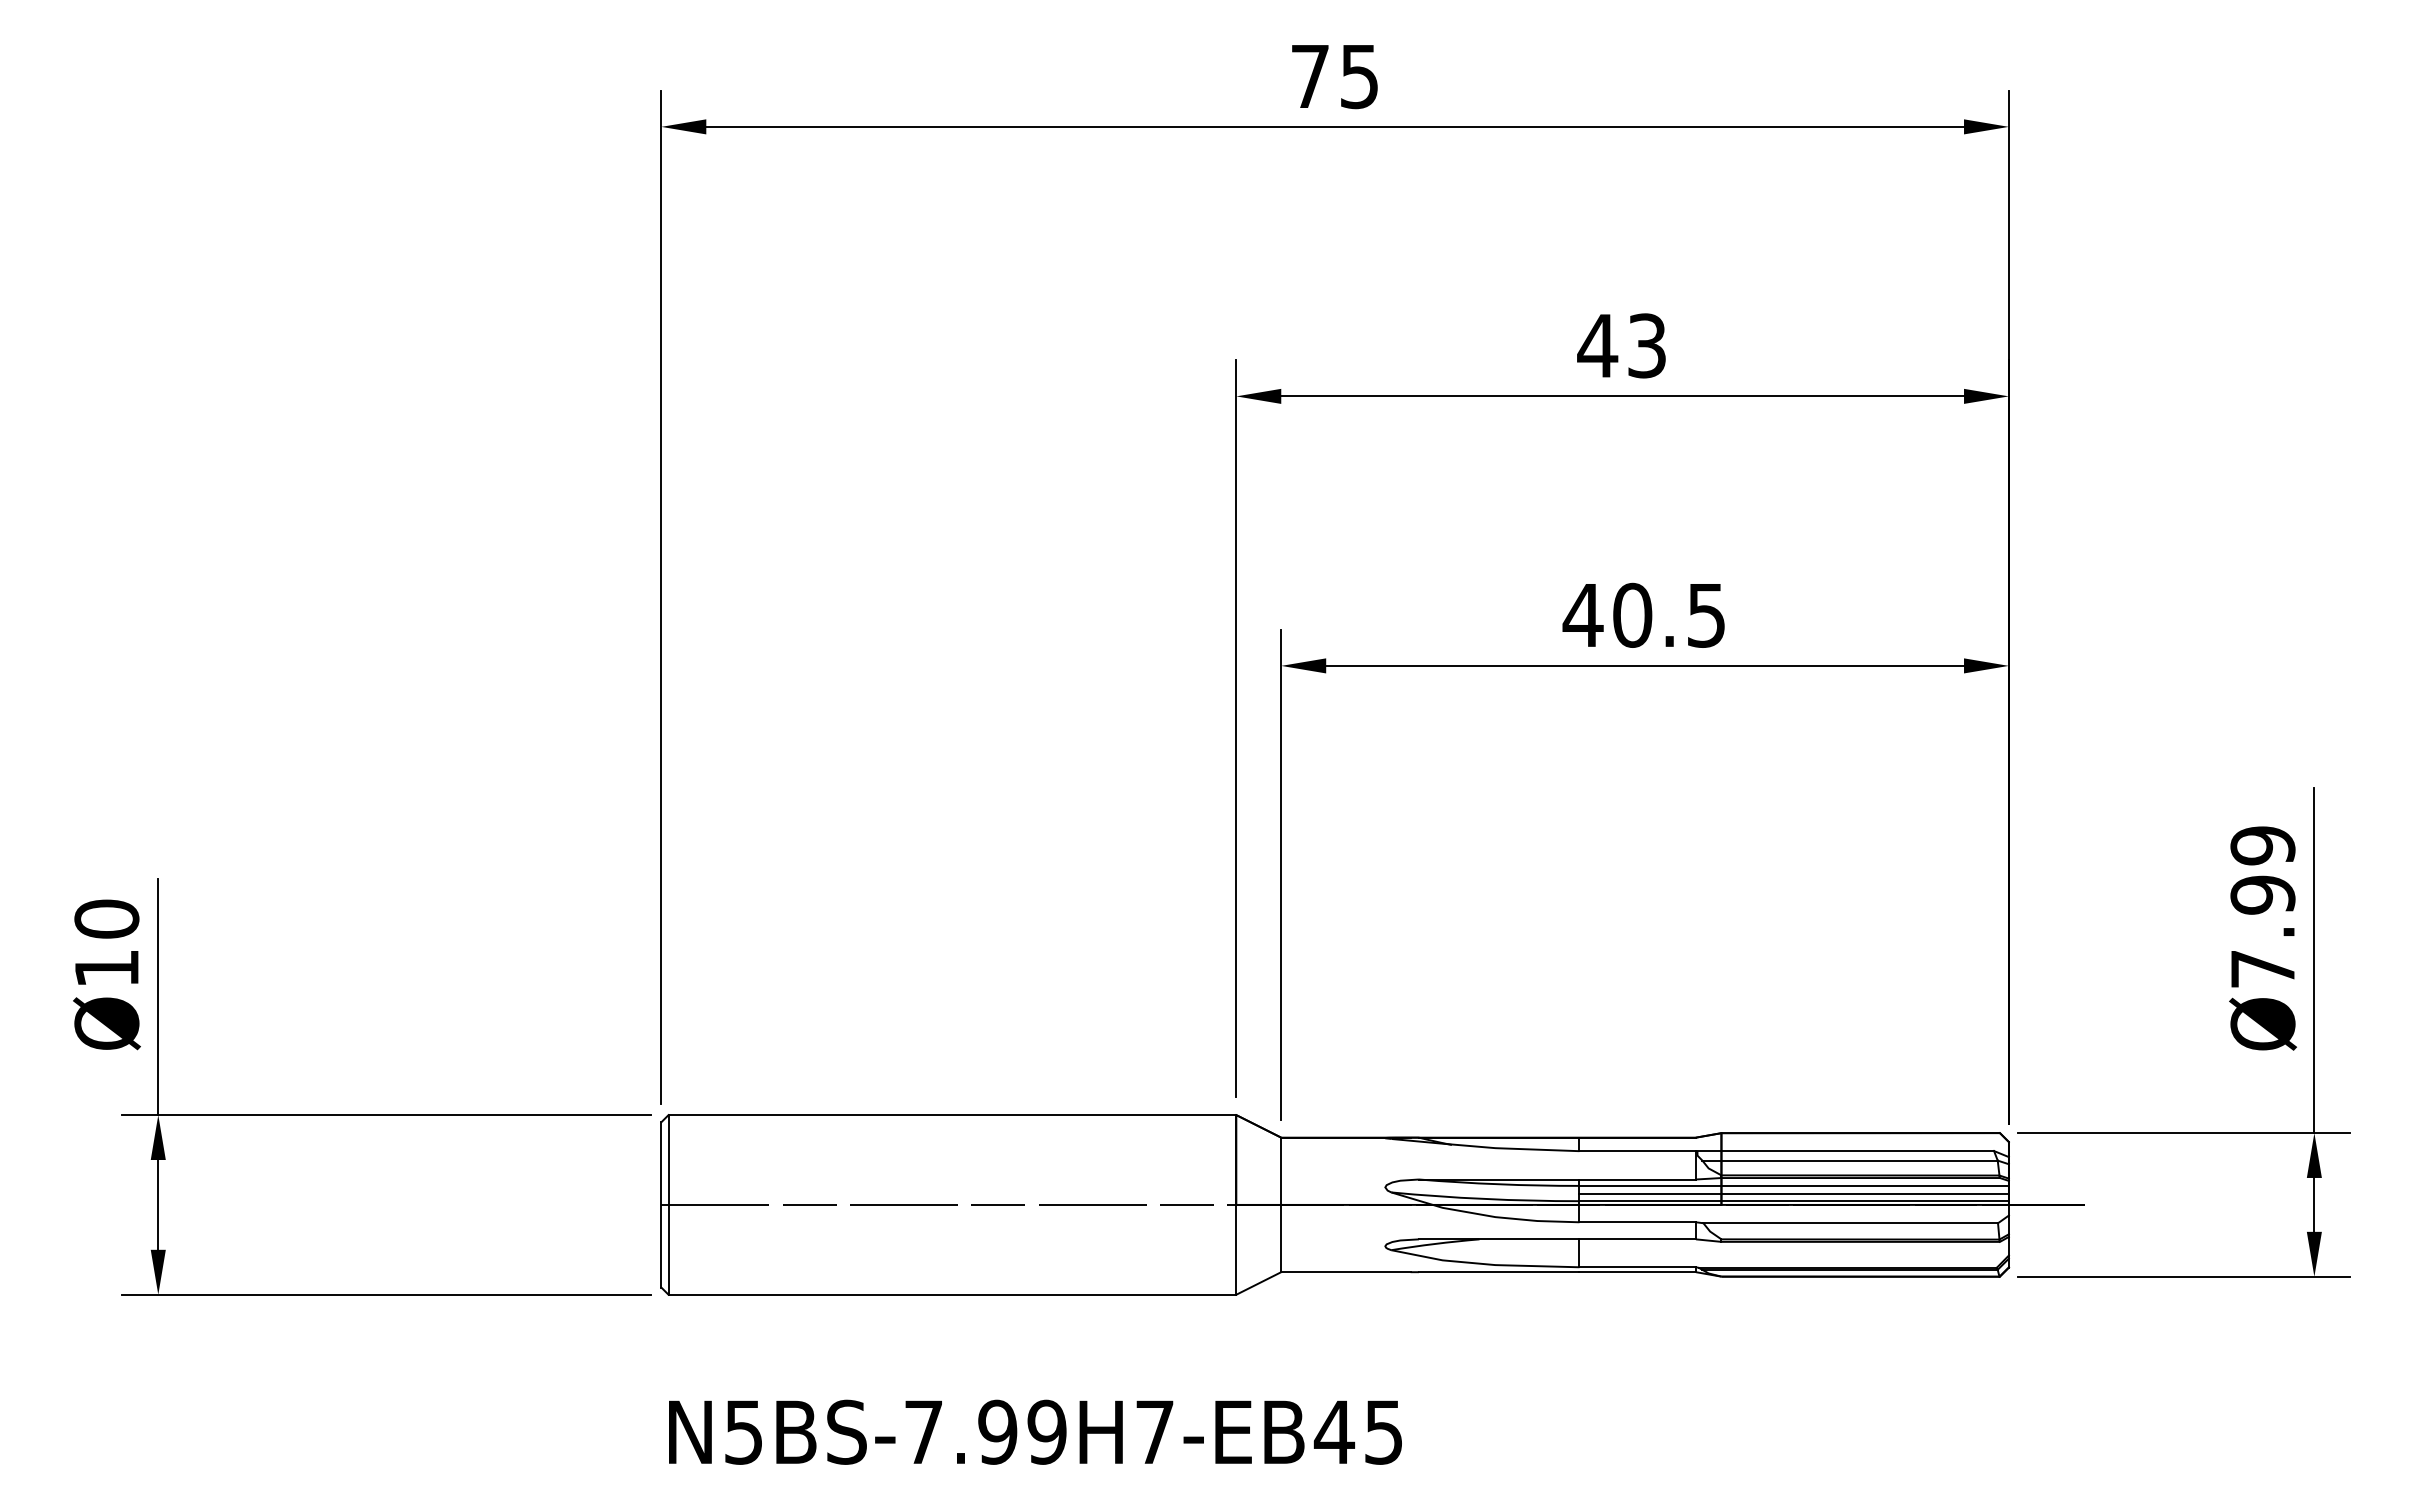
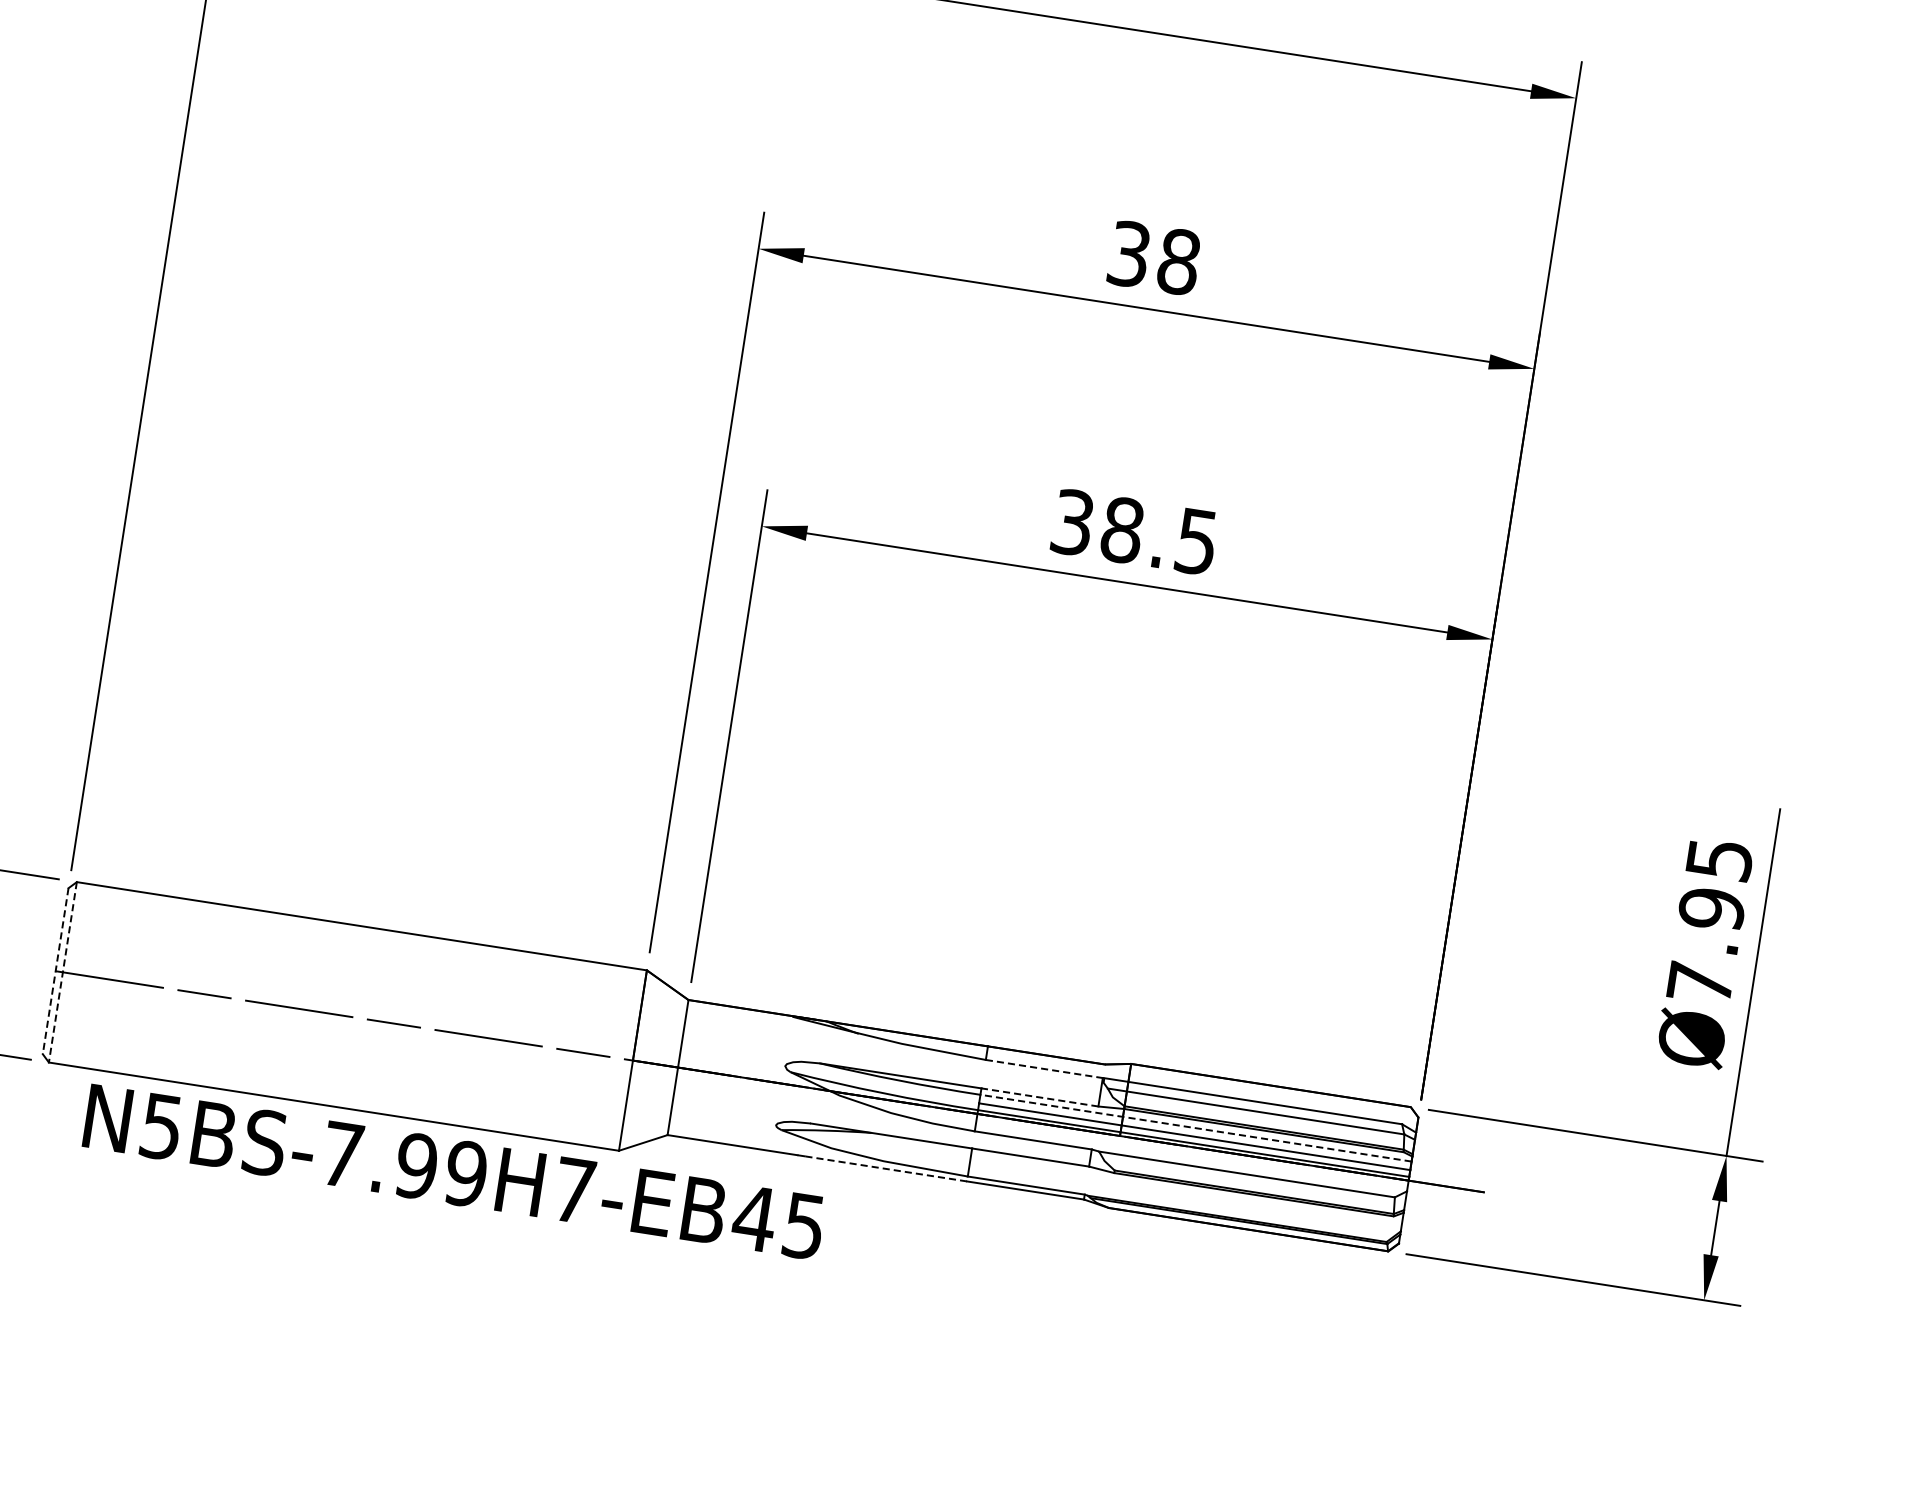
text: (1621, 345) -> (1153, 257), 43 -> 38
text: (1607, 614) -> (1097, 525), 40.5 -> 38.5
text: (2262, 845) -> (1719, 859), Ø7.99 -> Ø7.95
line: (1638, 1151) -> (1045, 1069), solid -> dashed
line: (1637, 1179) -> (1039, 1097), solid -> dashed
line: (1794, 1185) -> (1196, 1127), solid -> dashed
line: (661, 1204) -> (55, 970), solid -> dashed
line: (668, 1204) -> (62, 971), solid -> dashed
line: (1498, 1272) -> (885, 1169), solid -> dashed
text: (1035, 1431) -> (454, 1171), moved

